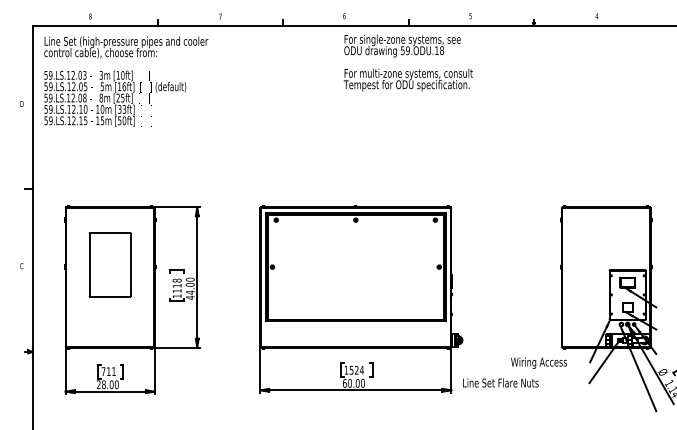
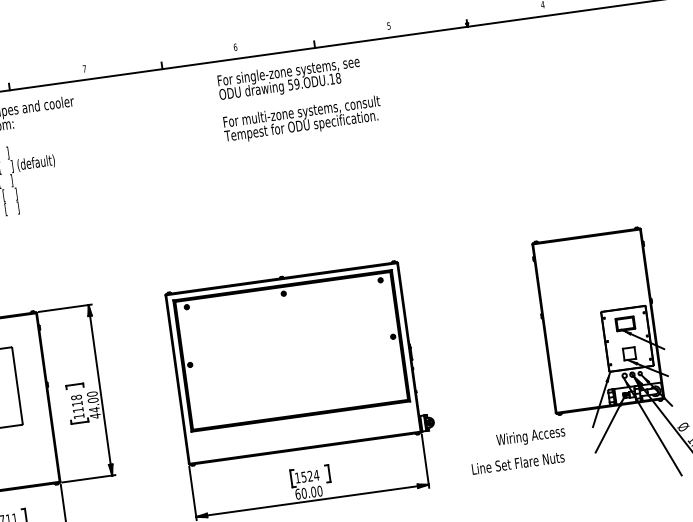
text: (407, 62) -> (298, 98), moved
text: (500, 382) -> (517, 462), moved

